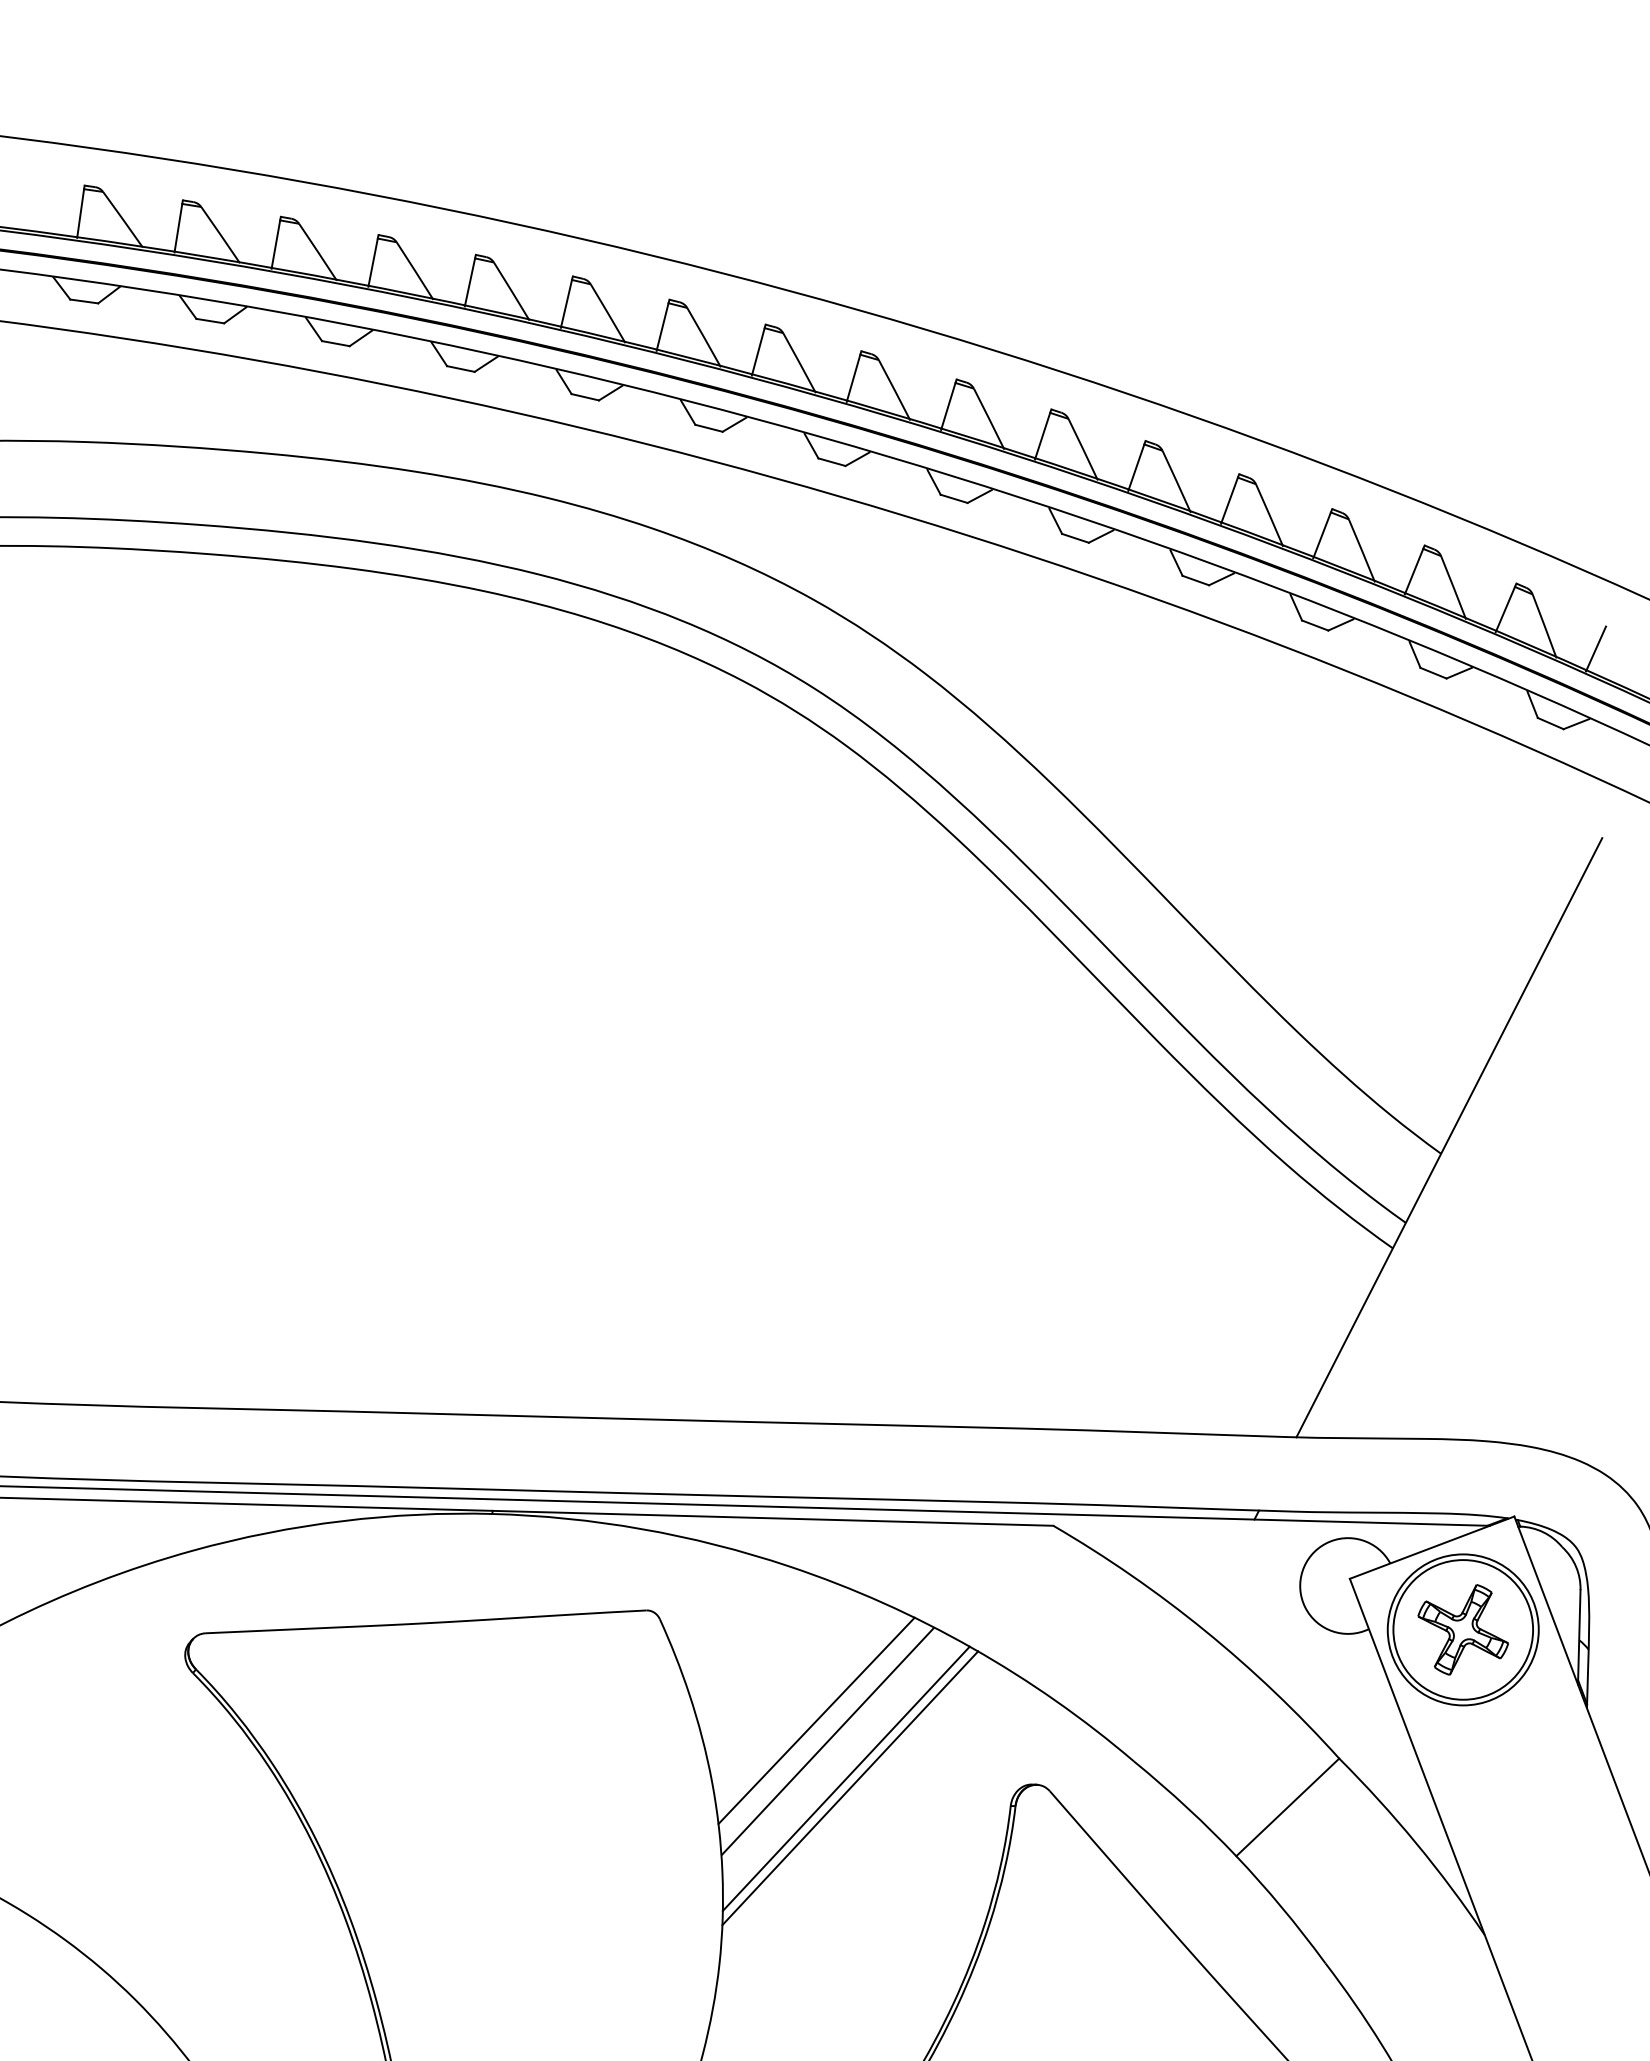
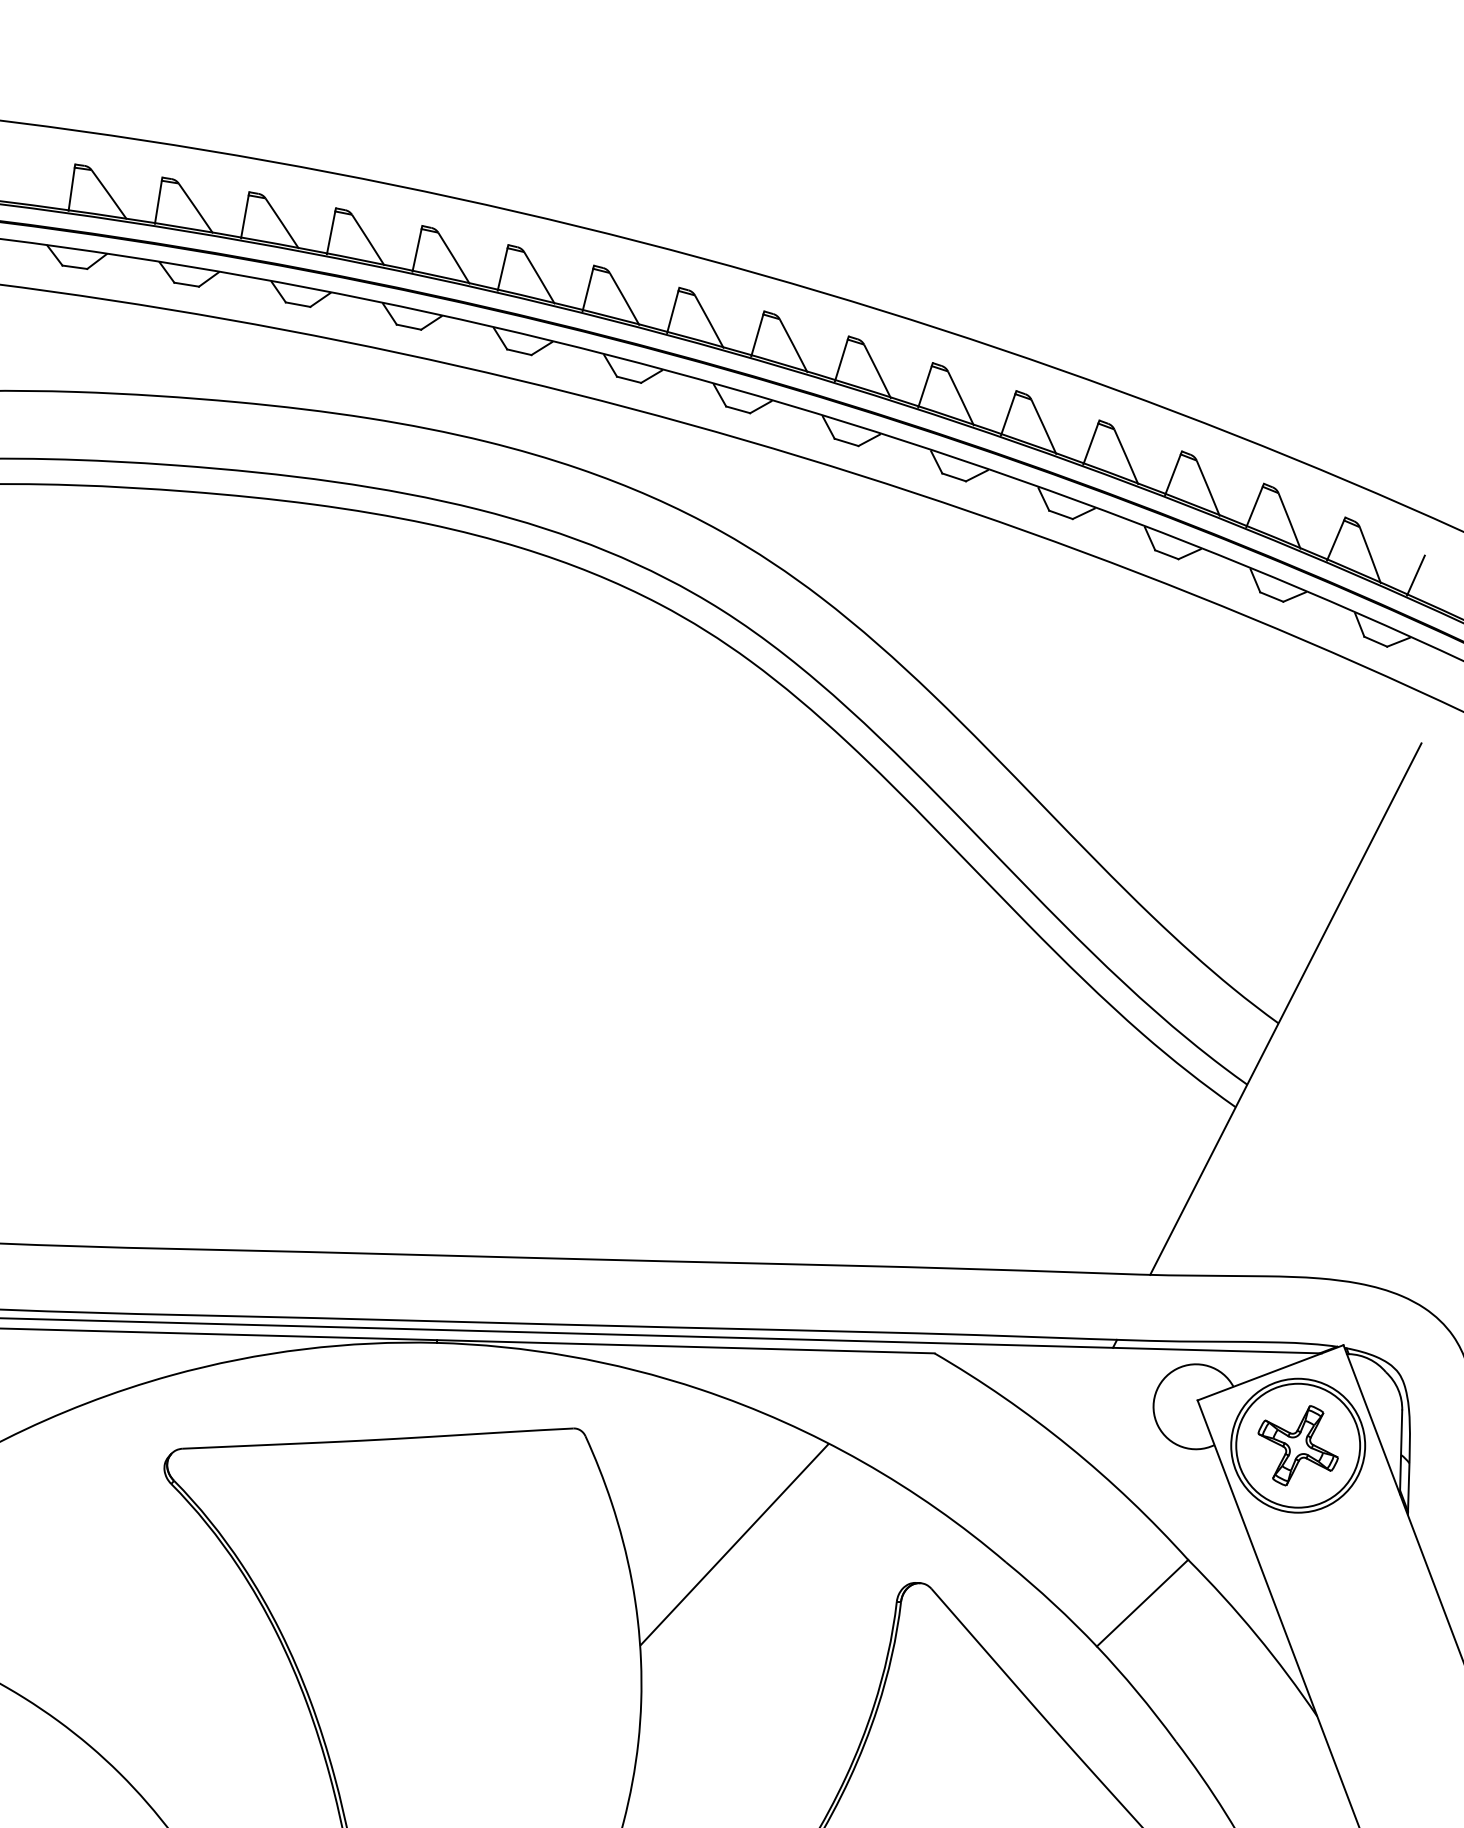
line: (816, 1720) -> (724, 1526), removed
line: (845, 1778) -> (750, 1577), removed
line: (850, 1788) -> (754, 1586), removed

